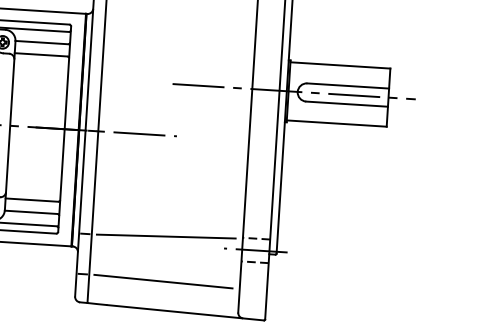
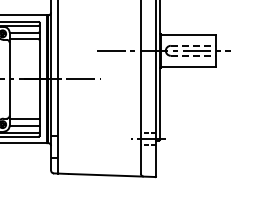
line: (348, 85) -> (193, 45), solid -> dashed
line: (347, 103) -> (193, 55), solid -> dashed
line: (165, 236) -> (98, 134), removed
line: (162, 280) -> (98, 158), removed

